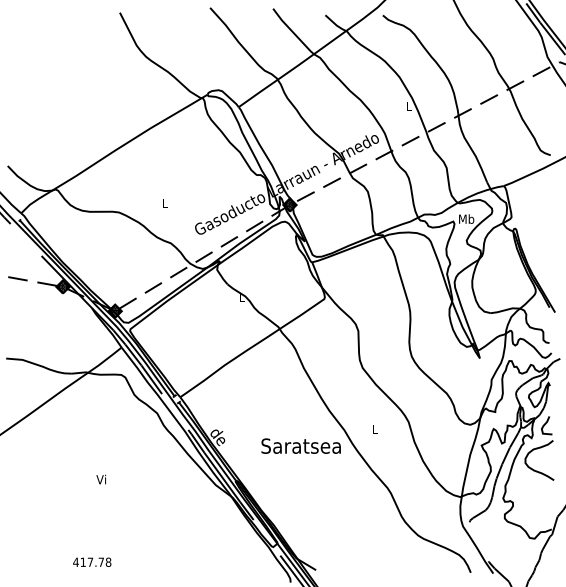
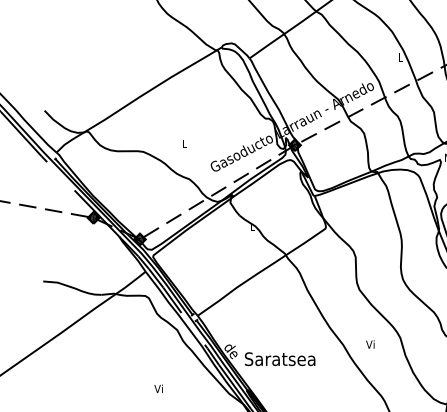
text: (374, 429) -> (369, 344), L -> Vi
text: (300, 445) -> (279, 358), moved
text: (100, 479) -> (157, 388), moved

